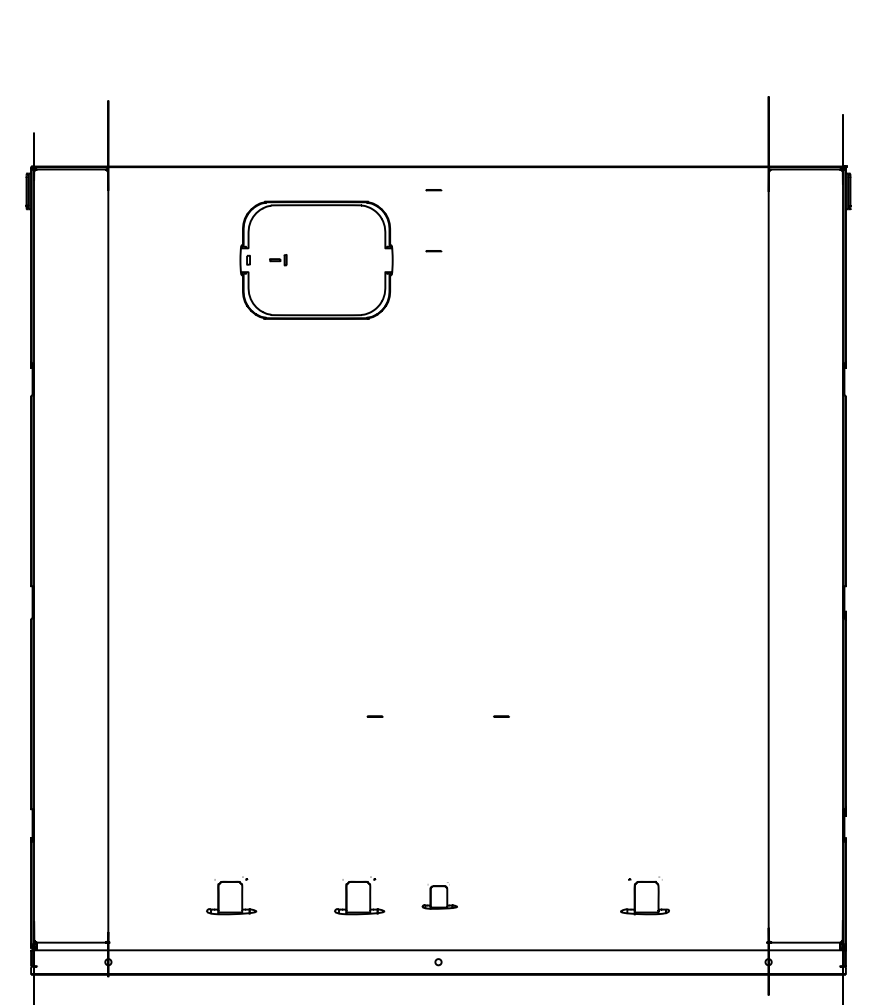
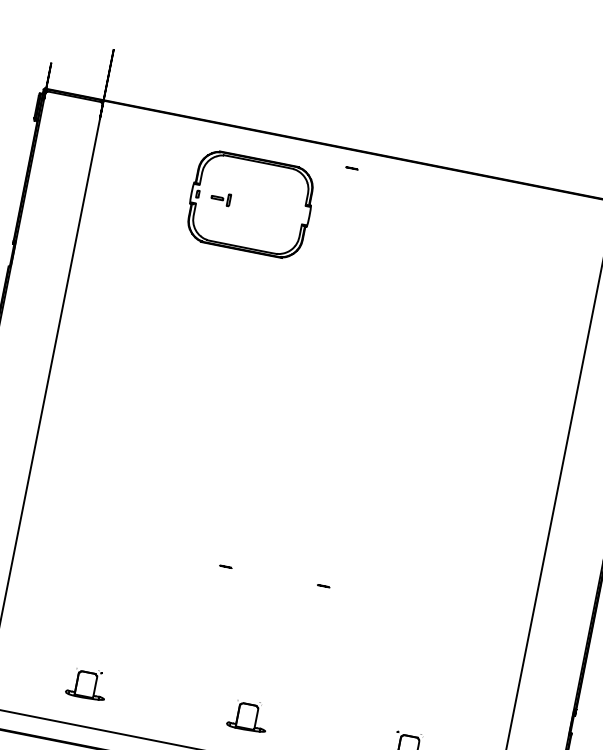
line: (433, 251) -> (342, 215), removed
part: (278, 259) -> (221, 198), size x1.43
part: (359, 895) -> (186, 702), removed
part: (439, 895) -> (248, 715), size x1.43

